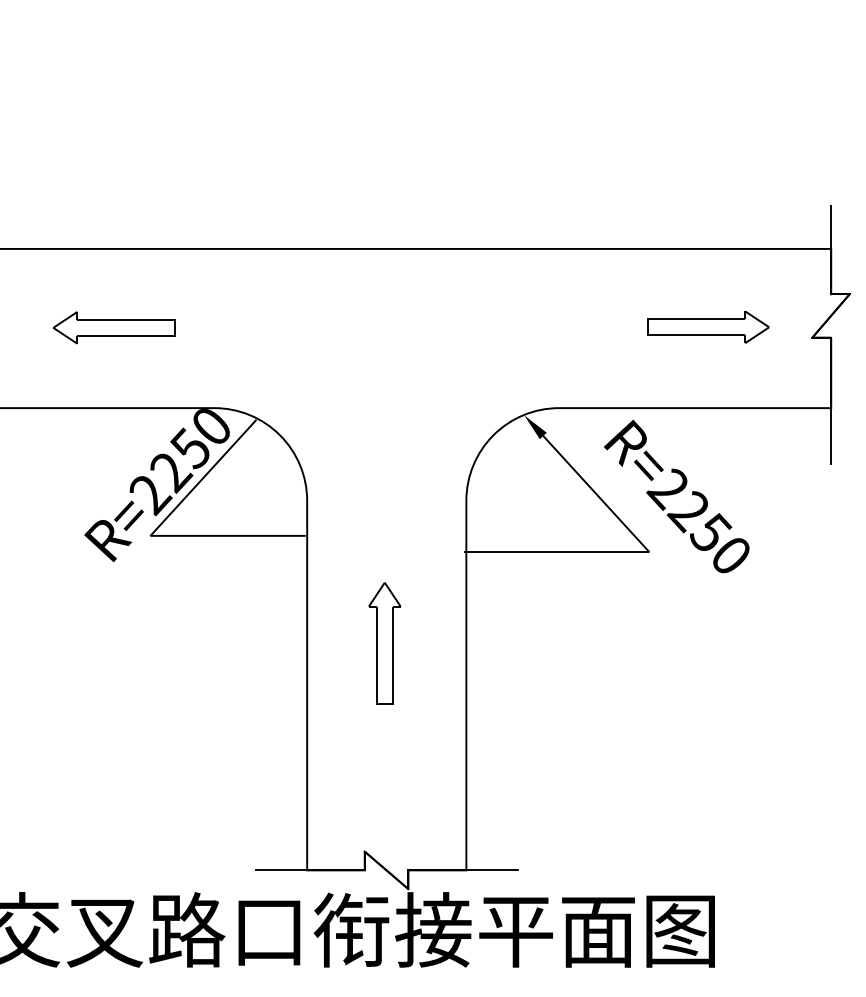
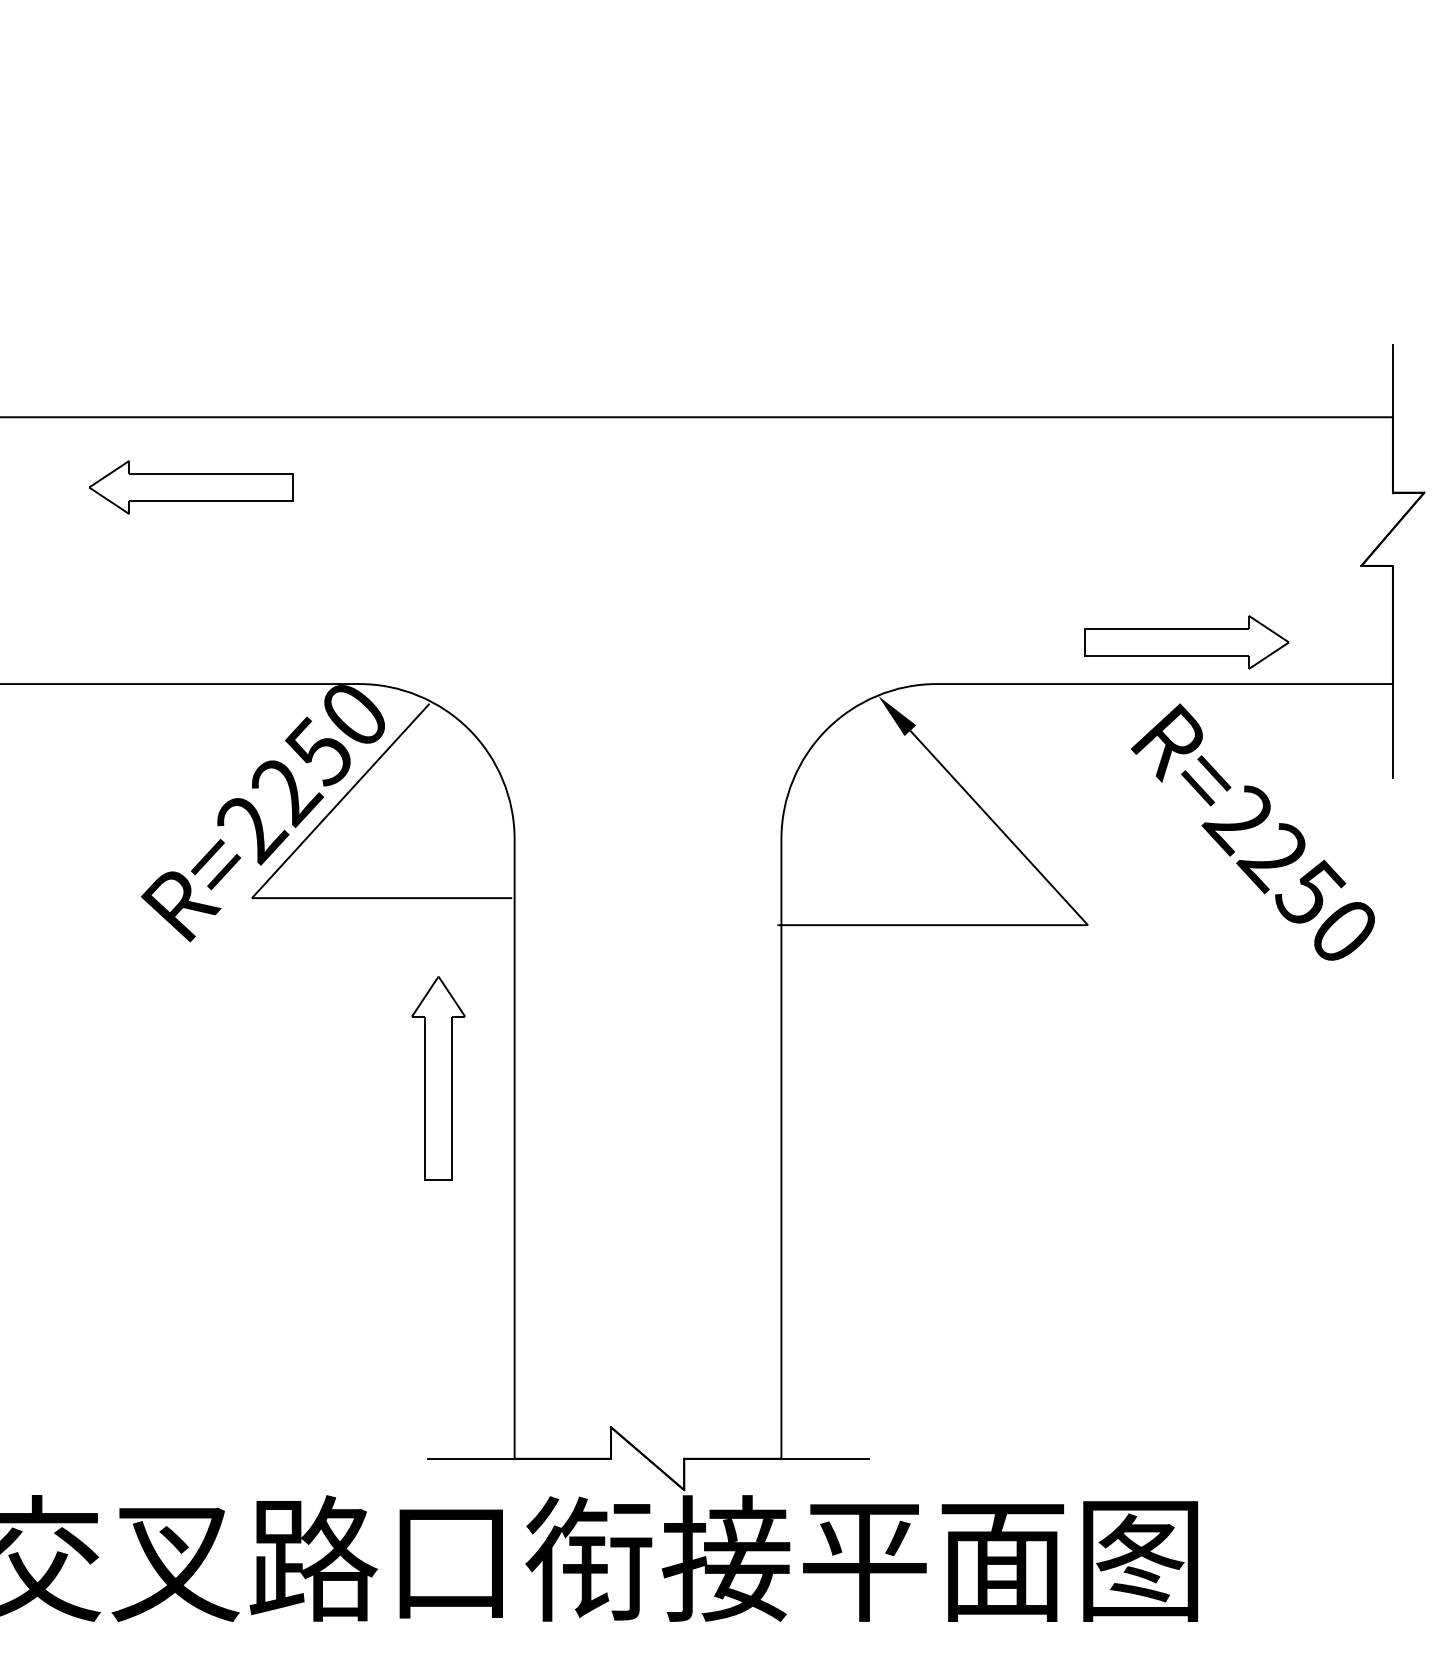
part: (708, 326) -> (1187, 641), moved
part: (114, 327) -> (191, 486), moved
text: (676, 496) -> (1252, 832), moved
part: (384, 643) -> (438, 1078), moved

